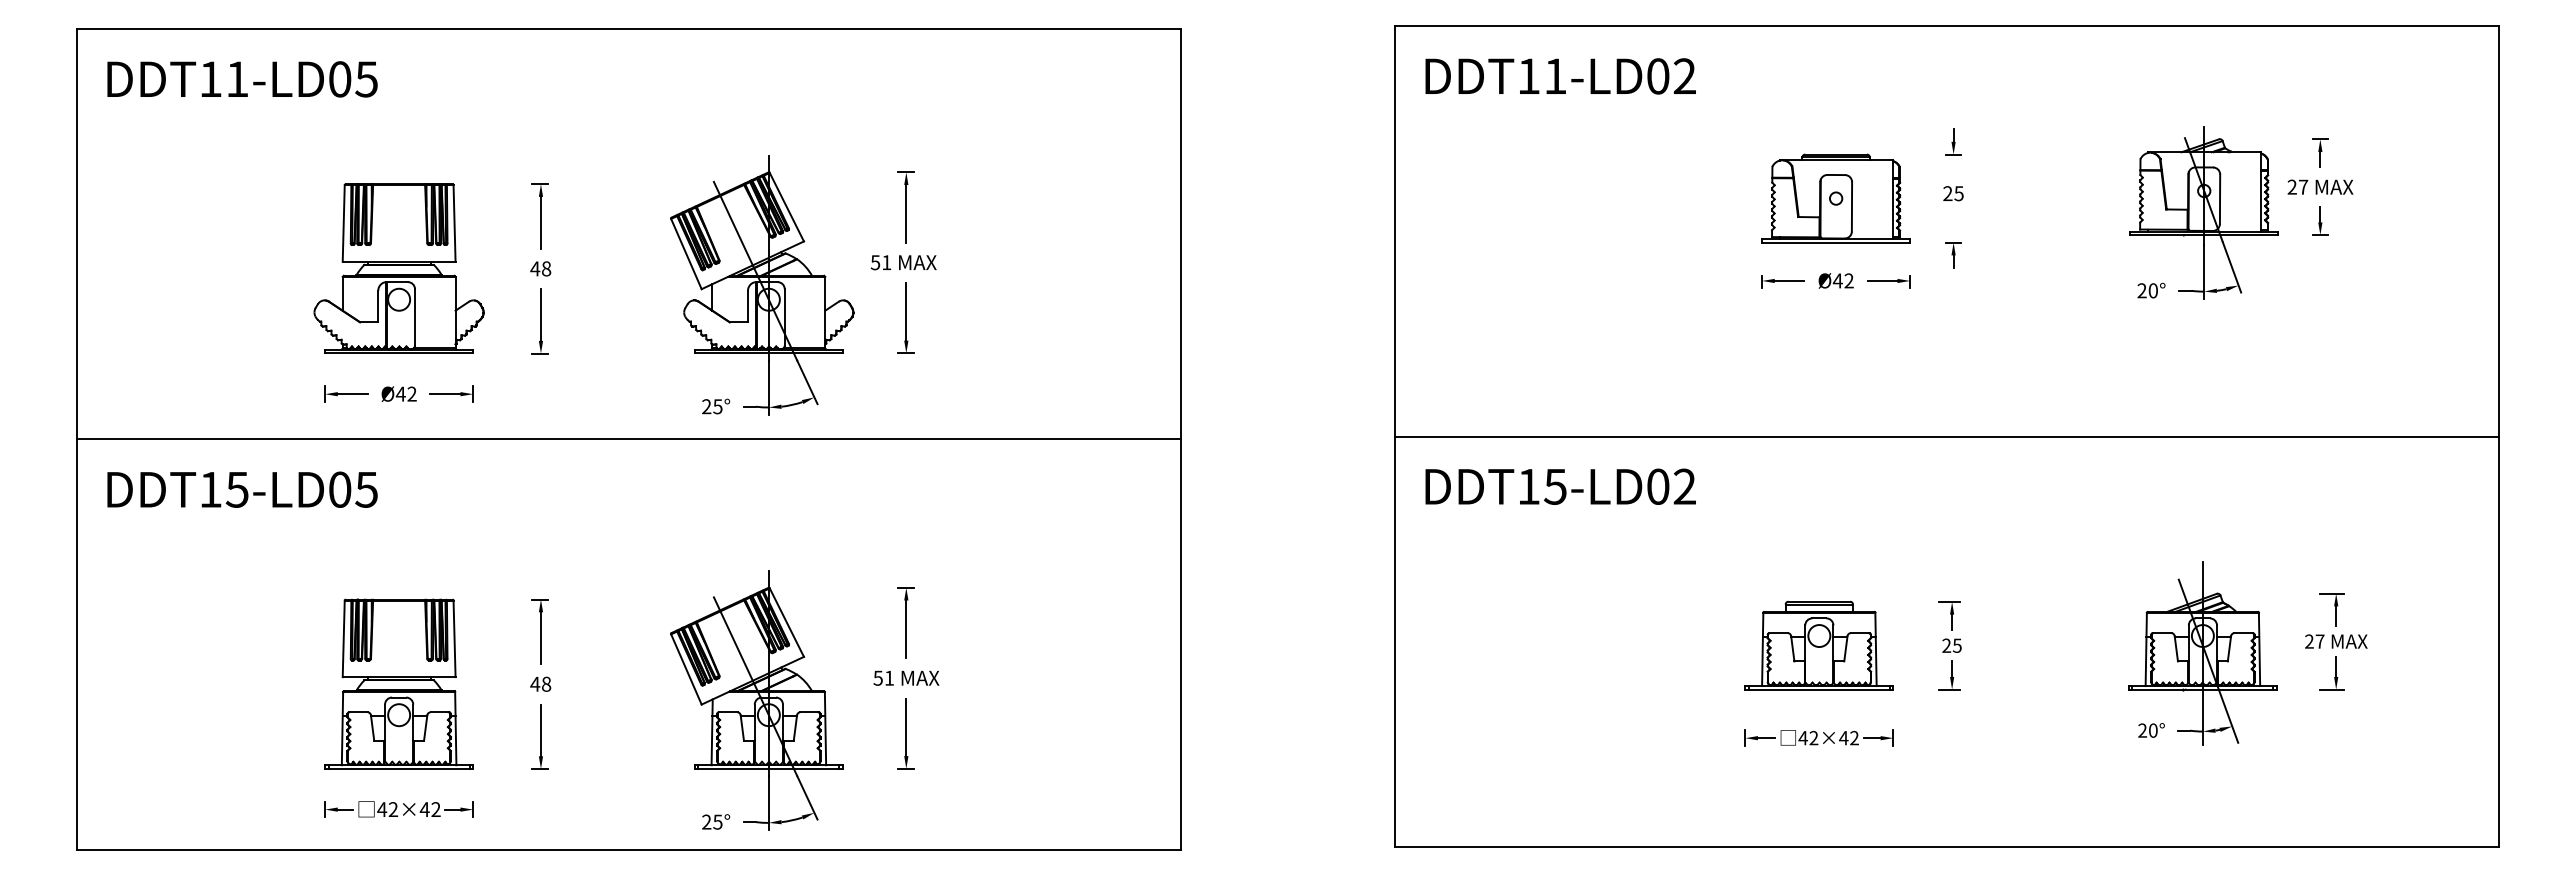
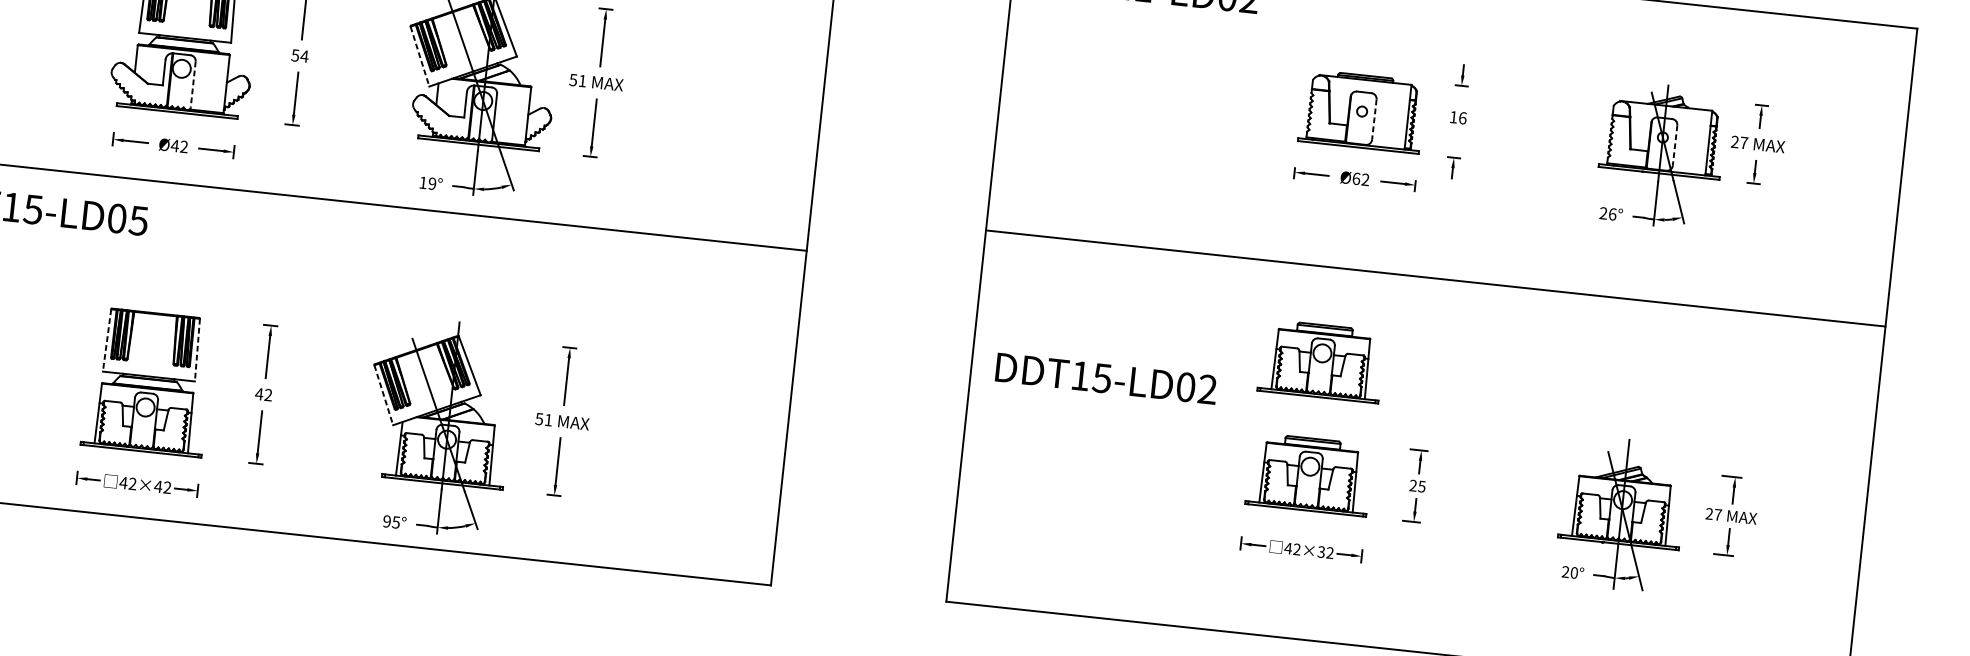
text: (1953, 193) -> (1458, 117), 25 -> 16
line: (2220, 199) -> (1675, 145), solid -> dashed
line: (1851, 206) -> (1373, 119), solid -> dashed
line: (686, 254) -> (420, 56), solid -> dashed
text: (540, 268) -> (299, 55), 48 -> 54
text: (1837, 280) -> (1356, 178), Ø42 -> Ø62
text: (2153, 290) -> (1612, 214), 20° -> 26°
line: (415, 317) -> (193, 84), solid -> dashed
text: (712, 406) -> (427, 183), 25° -> 19°
line: (1946, 436) -> (1435, 278), moved
text: (1560, 486) -> (1106, 378), moved
part: (1818, 506) -> (1320, 361), added
line: (343, 639) -> (106, 340), solid -> dashed
line: (454, 639) -> (197, 350), solid -> dashed
line: (686, 669) -> (383, 395), solid -> dashed
text: (546, 683) -> (268, 394), 48 -> 42
text: (1843, 737) -> (1321, 551), 42×42 -> 42×32
text: (706, 822) -> (386, 521), 25° -> 95°

